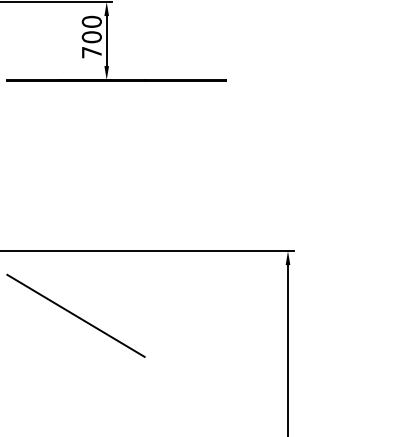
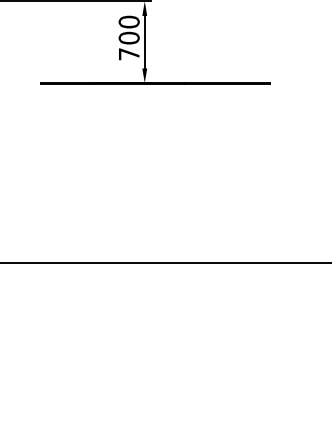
line: (75, 315) -> (112, 330), removed

